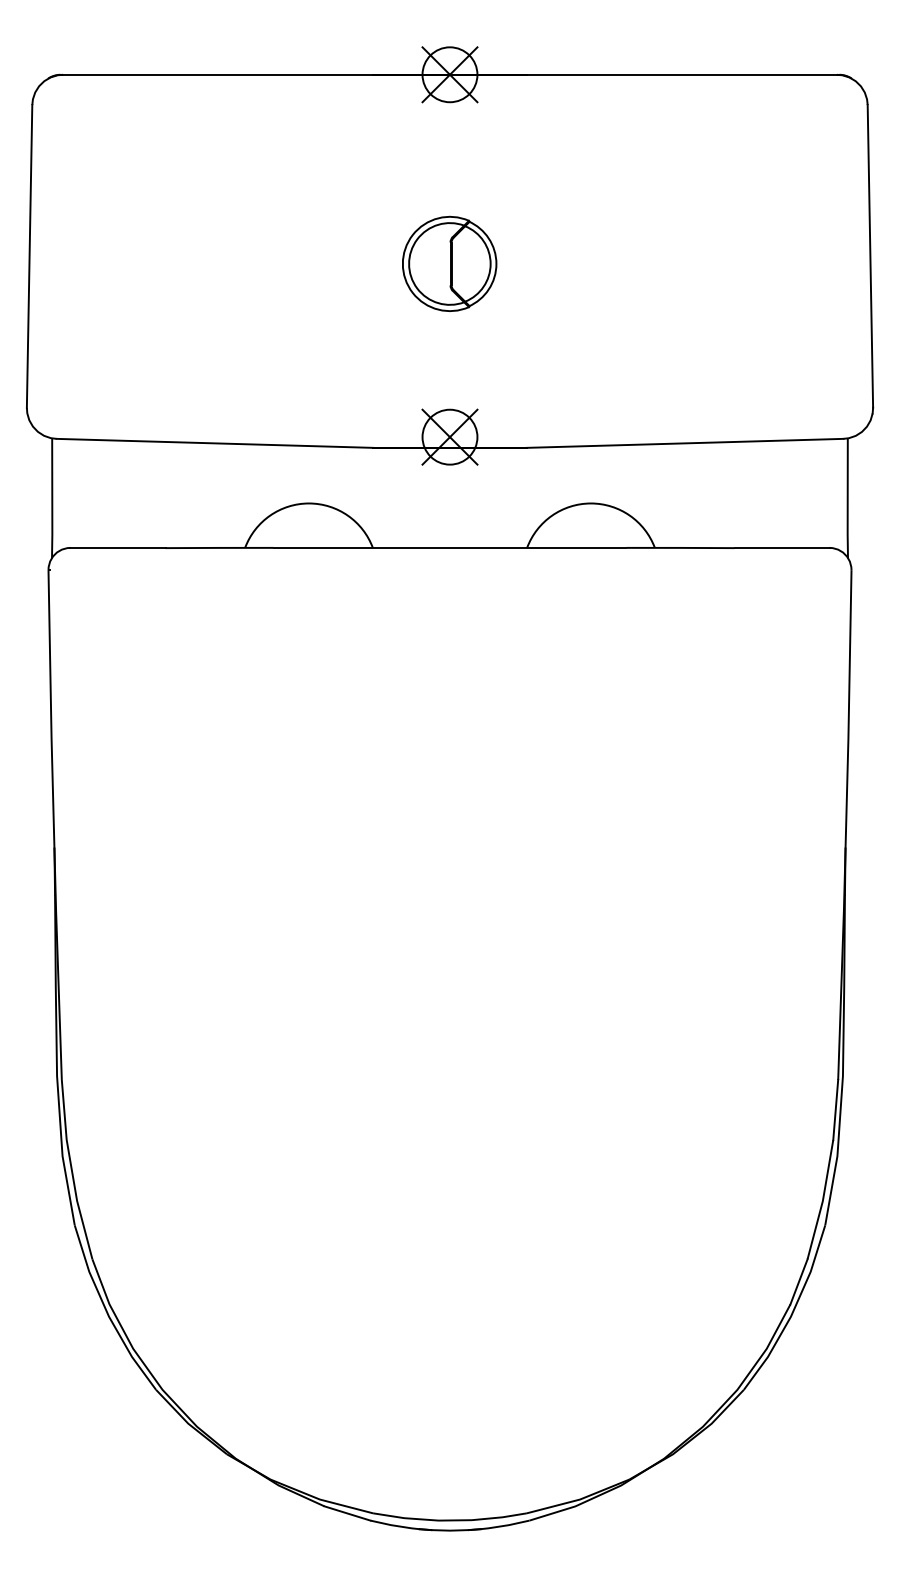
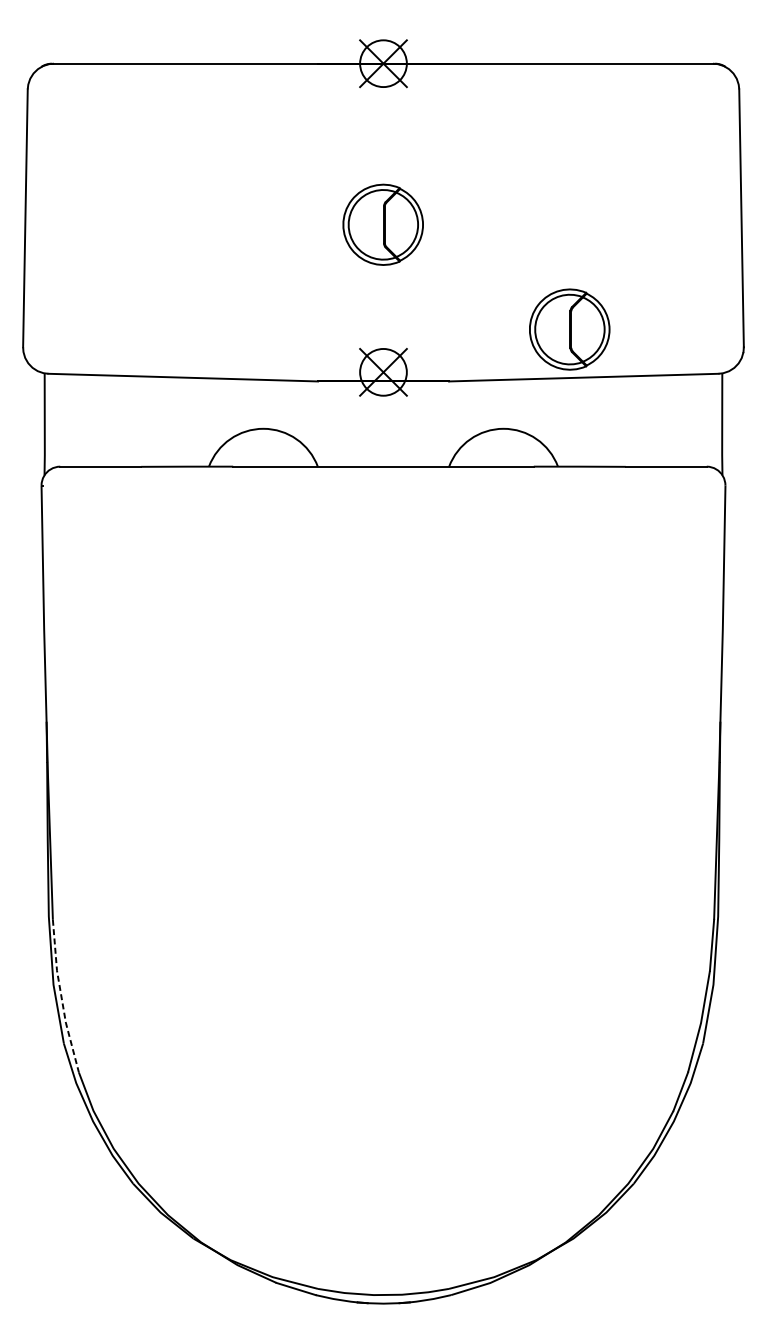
part: (668, 386) -> (569, 329), added
line: (71, 1170) -> (61, 996), solid -> dashed

